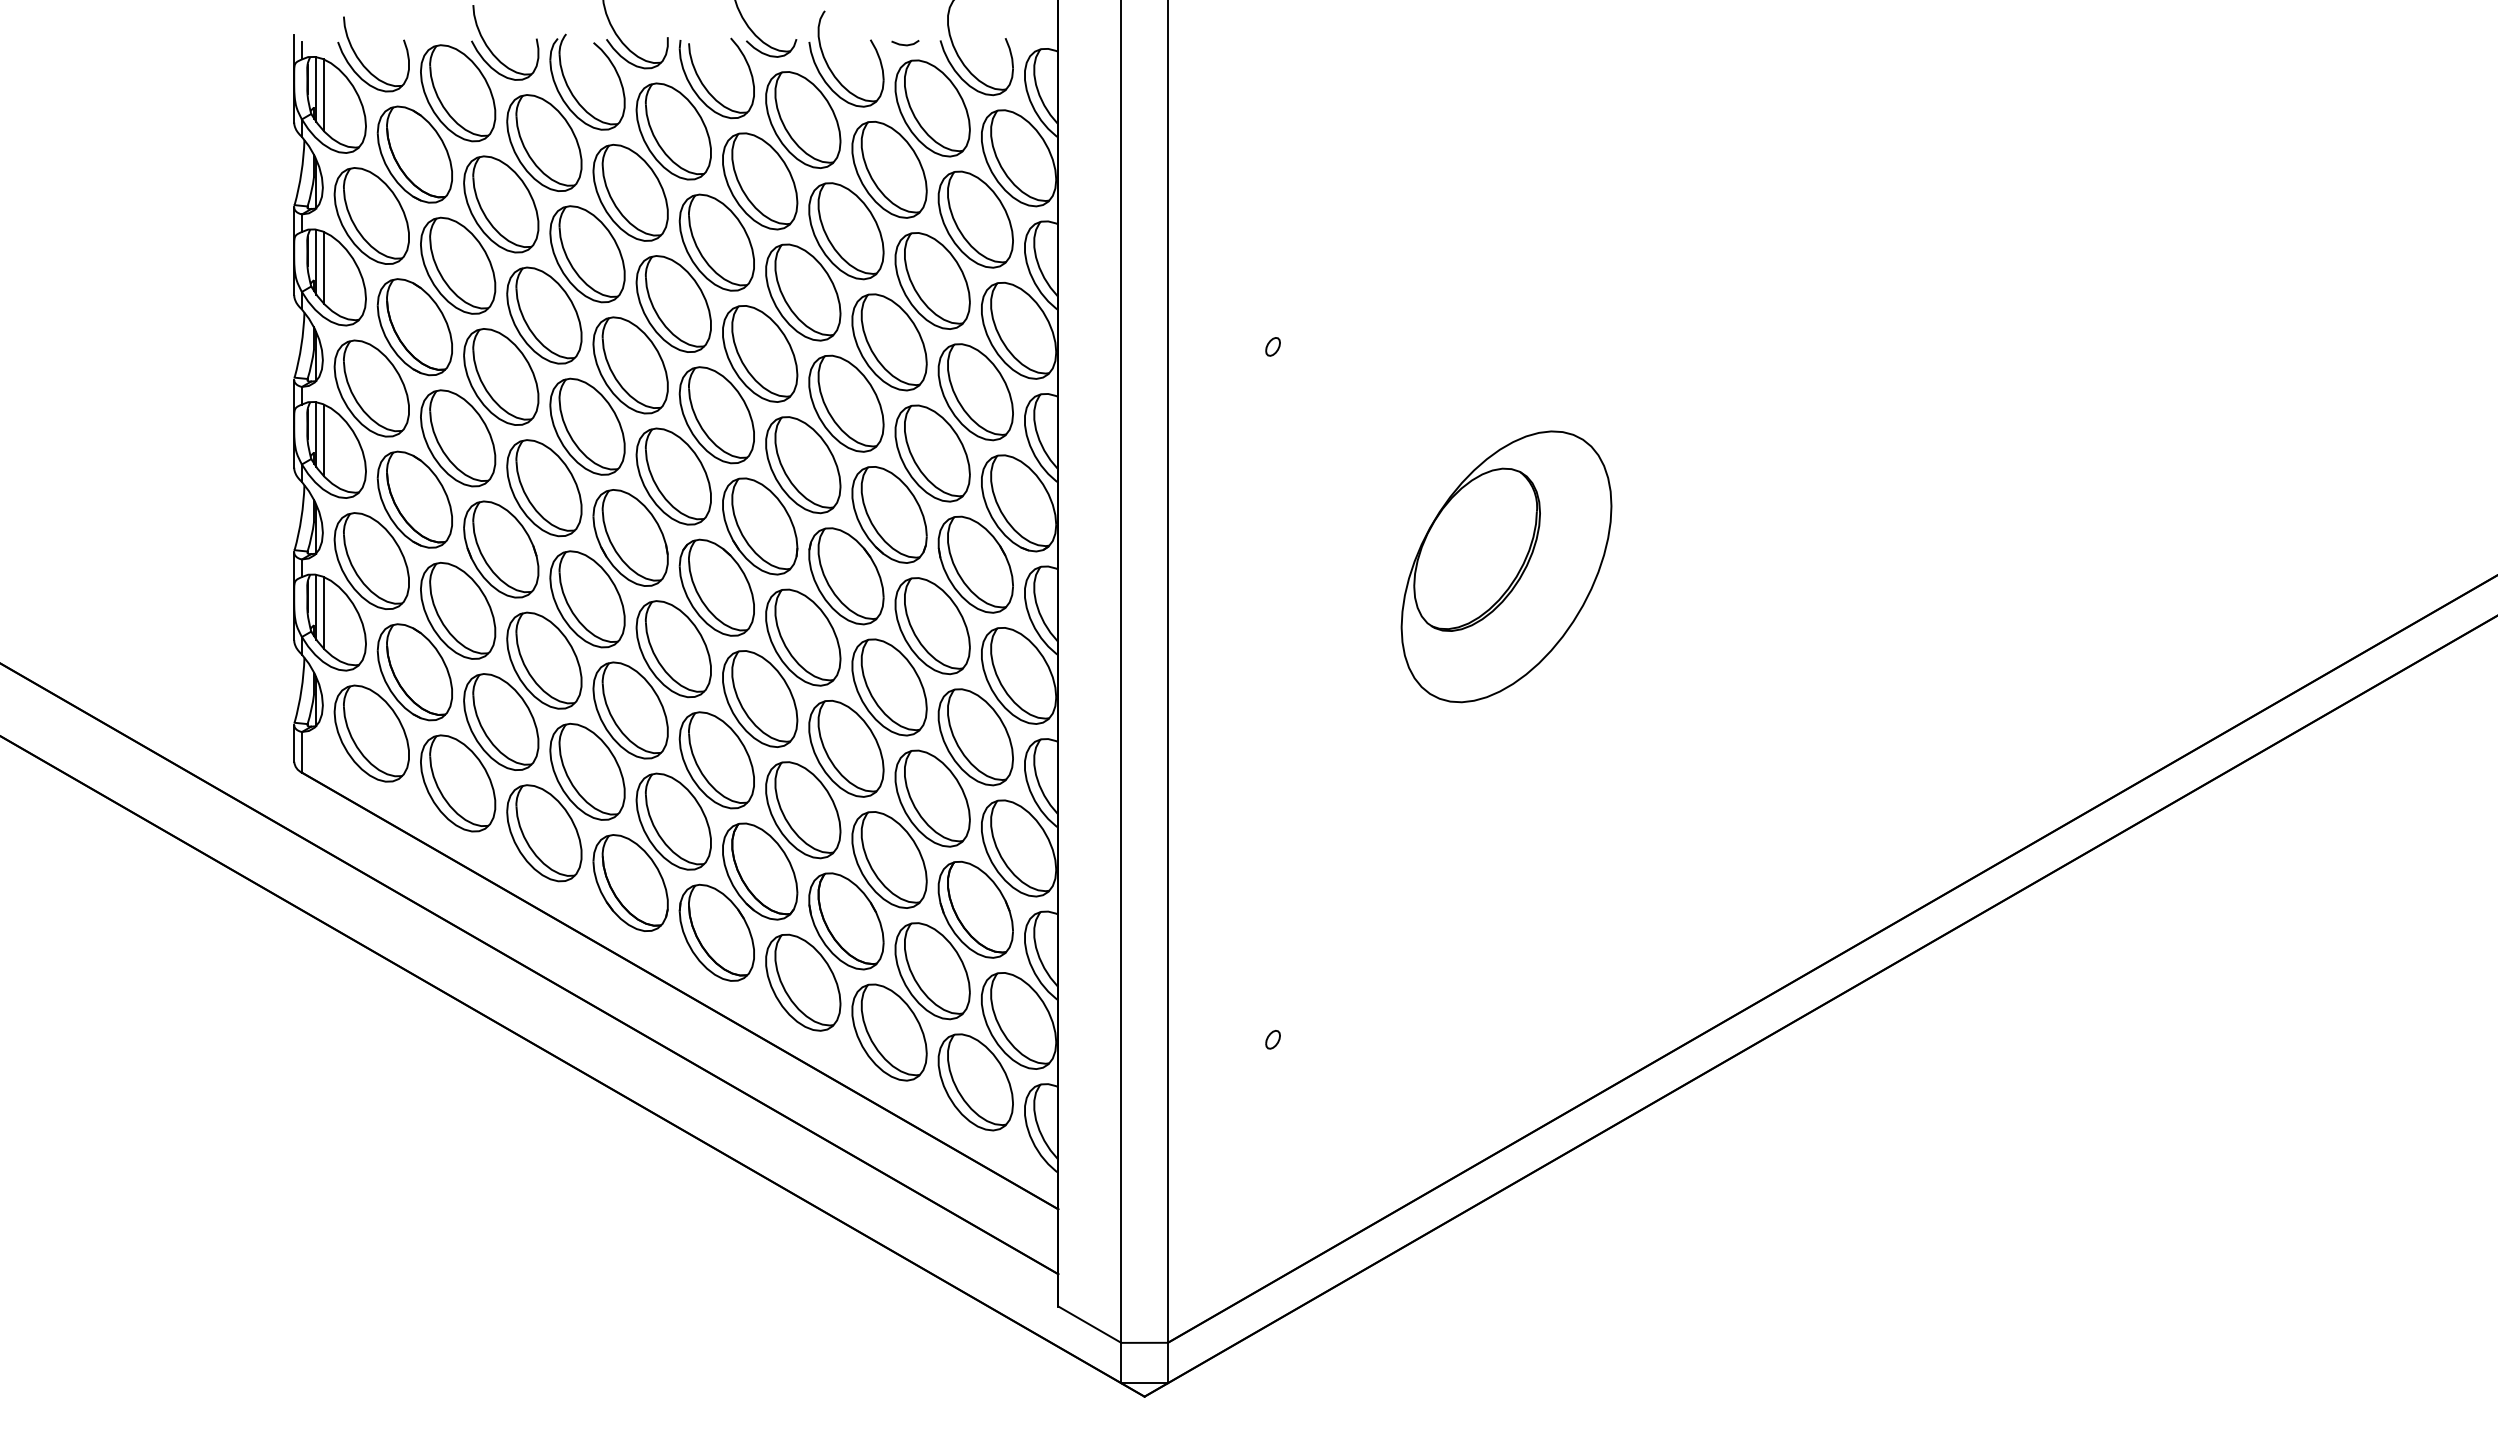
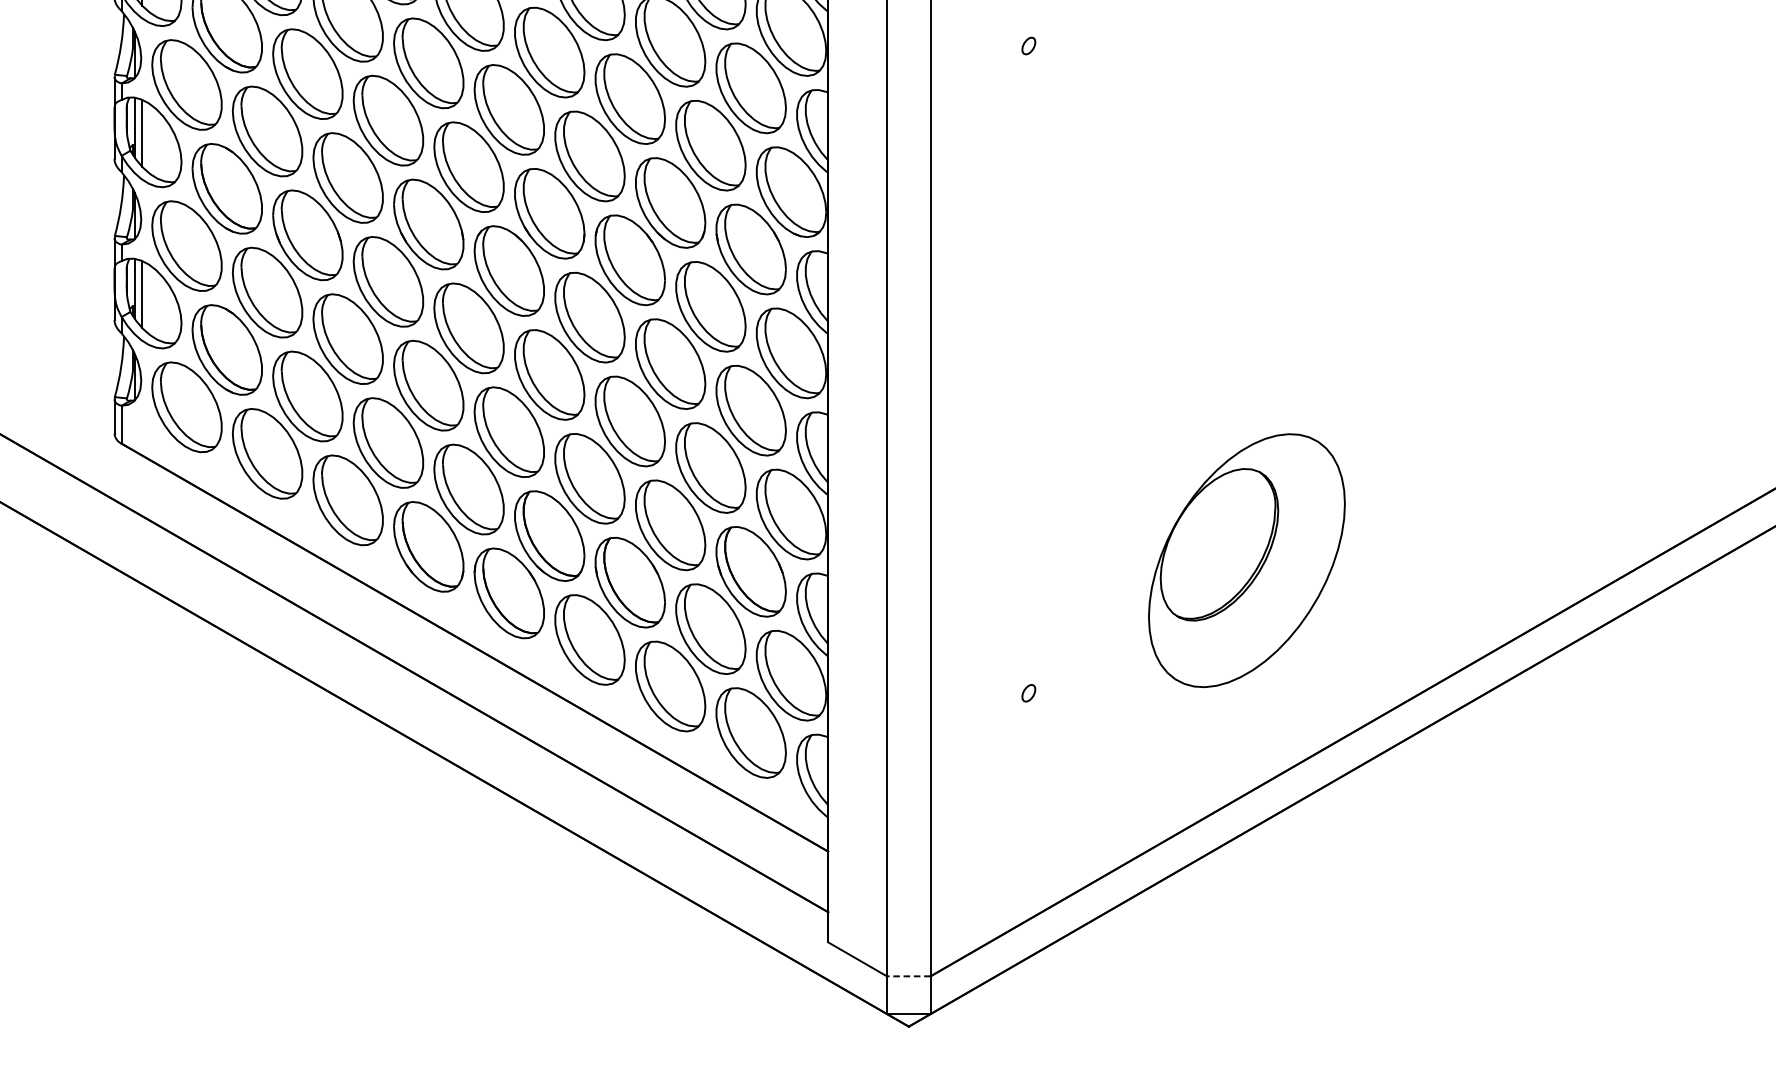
part: (1506, 566) -> (1246, 560), moved
line: (1144, 1342) -> (908, 976), solid -> dashed

